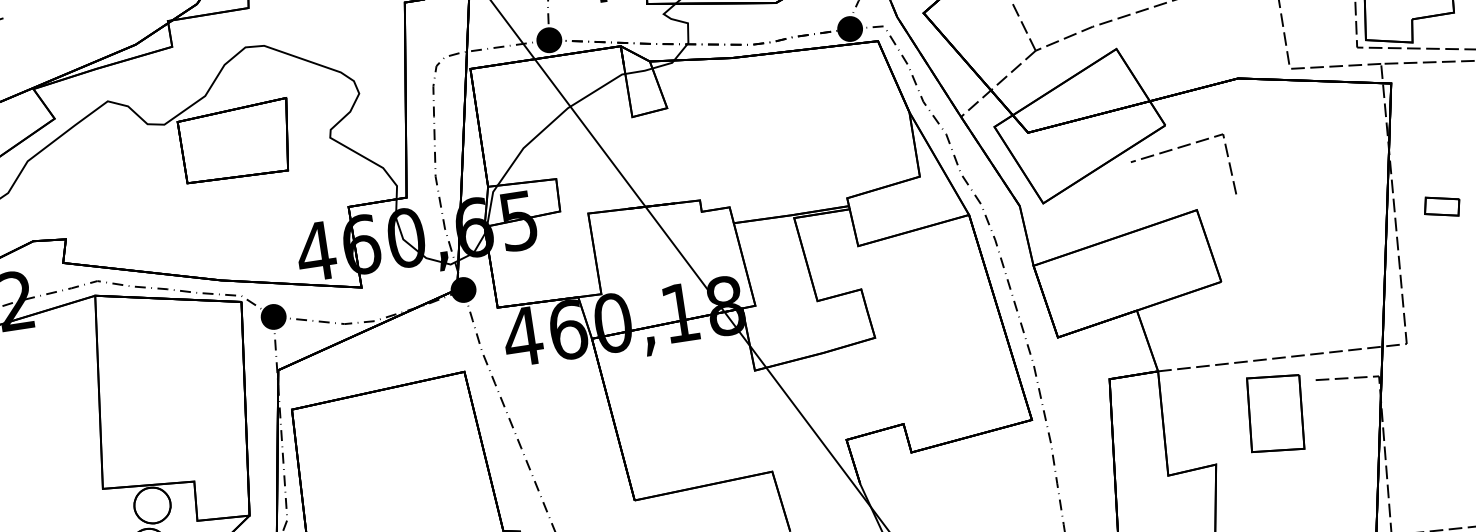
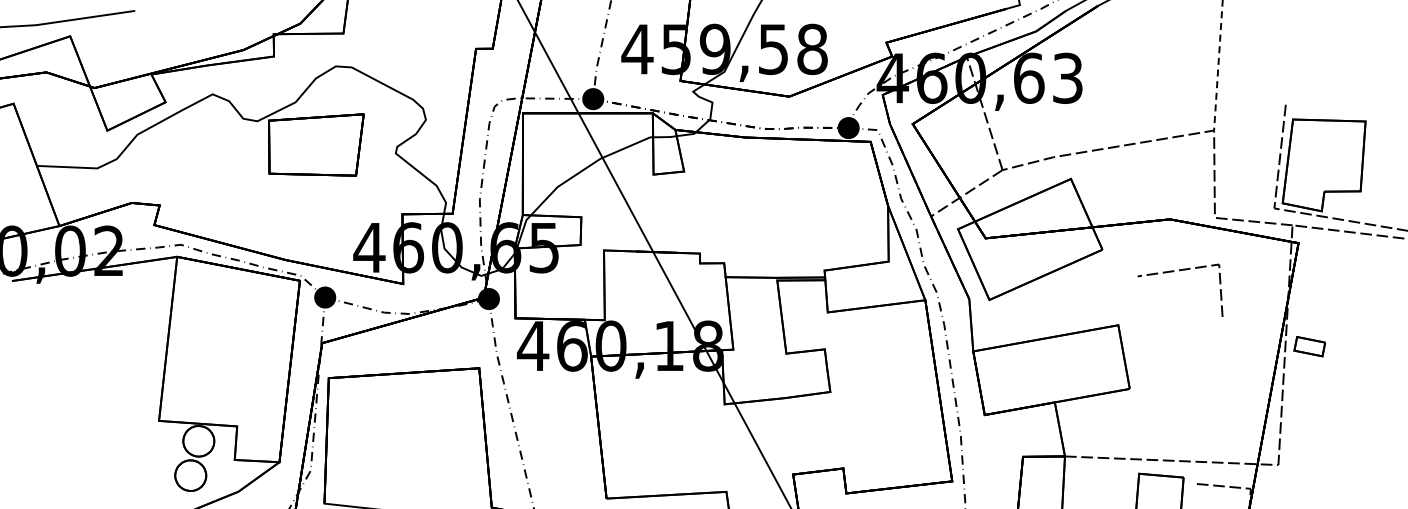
line: (1179, 149) -> (1180, 271), moved
part: (1441, 206) -> (1309, 346), moved

